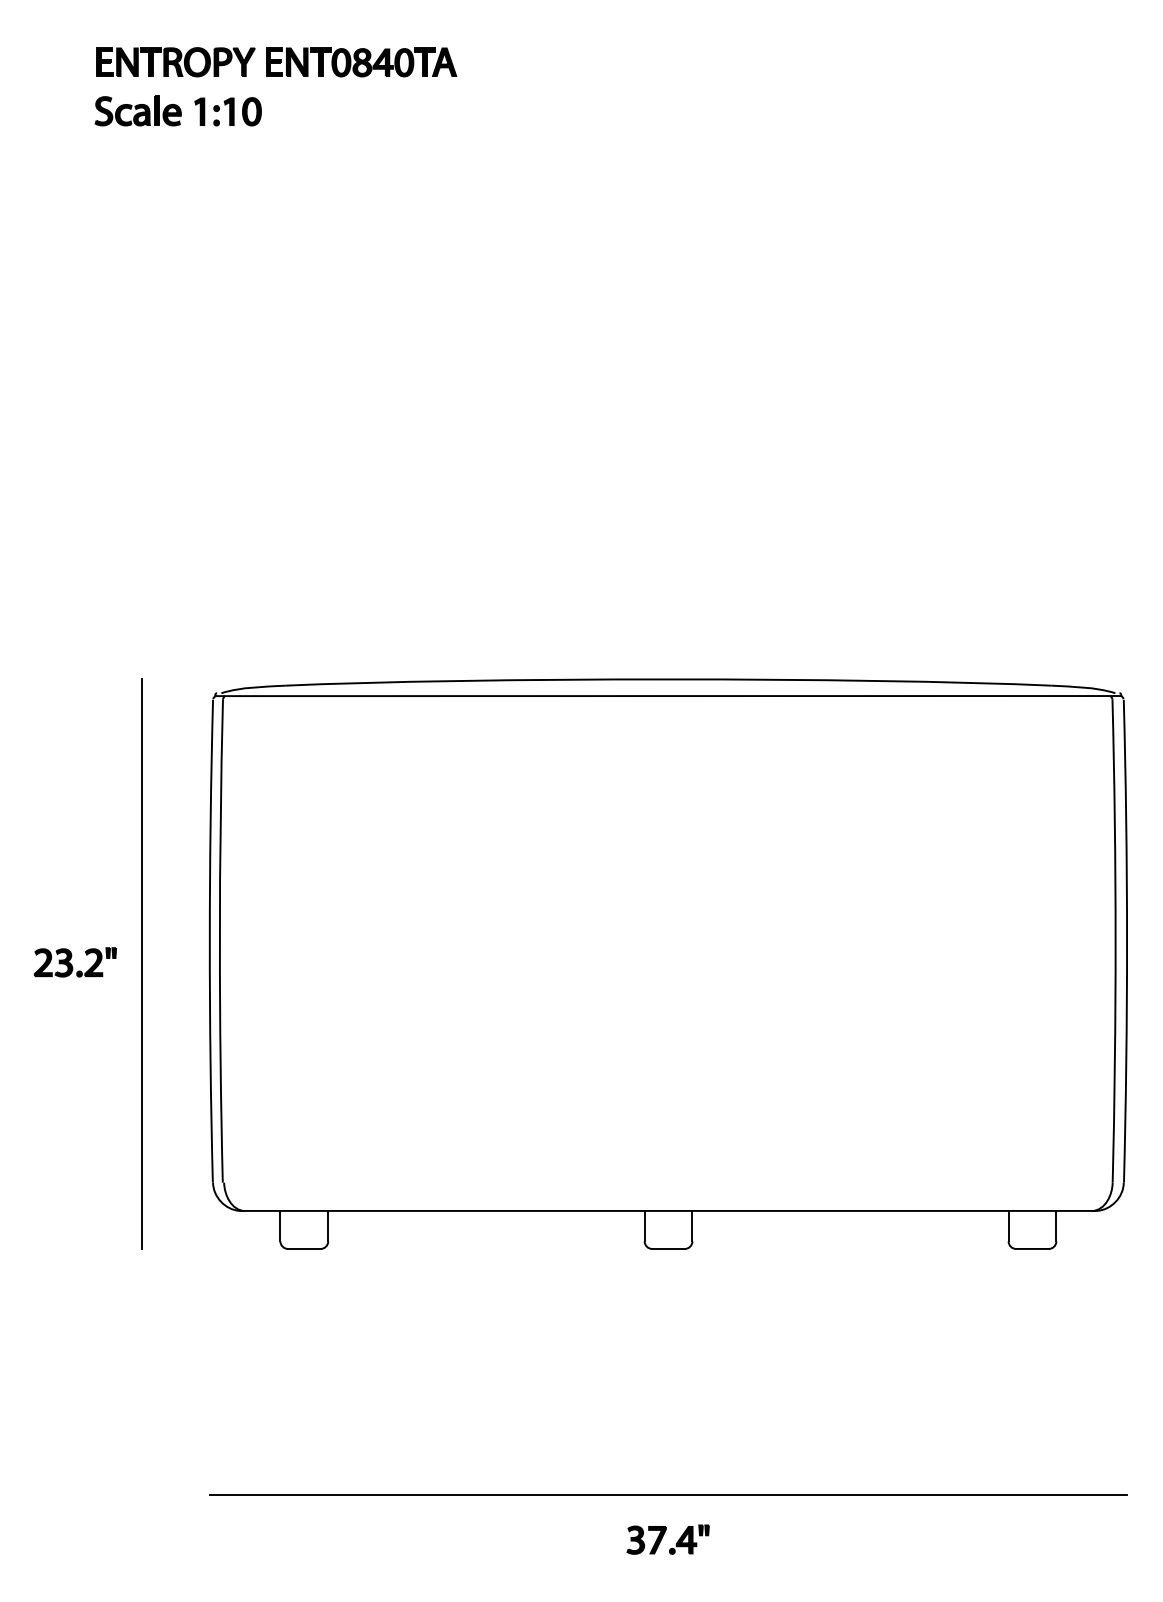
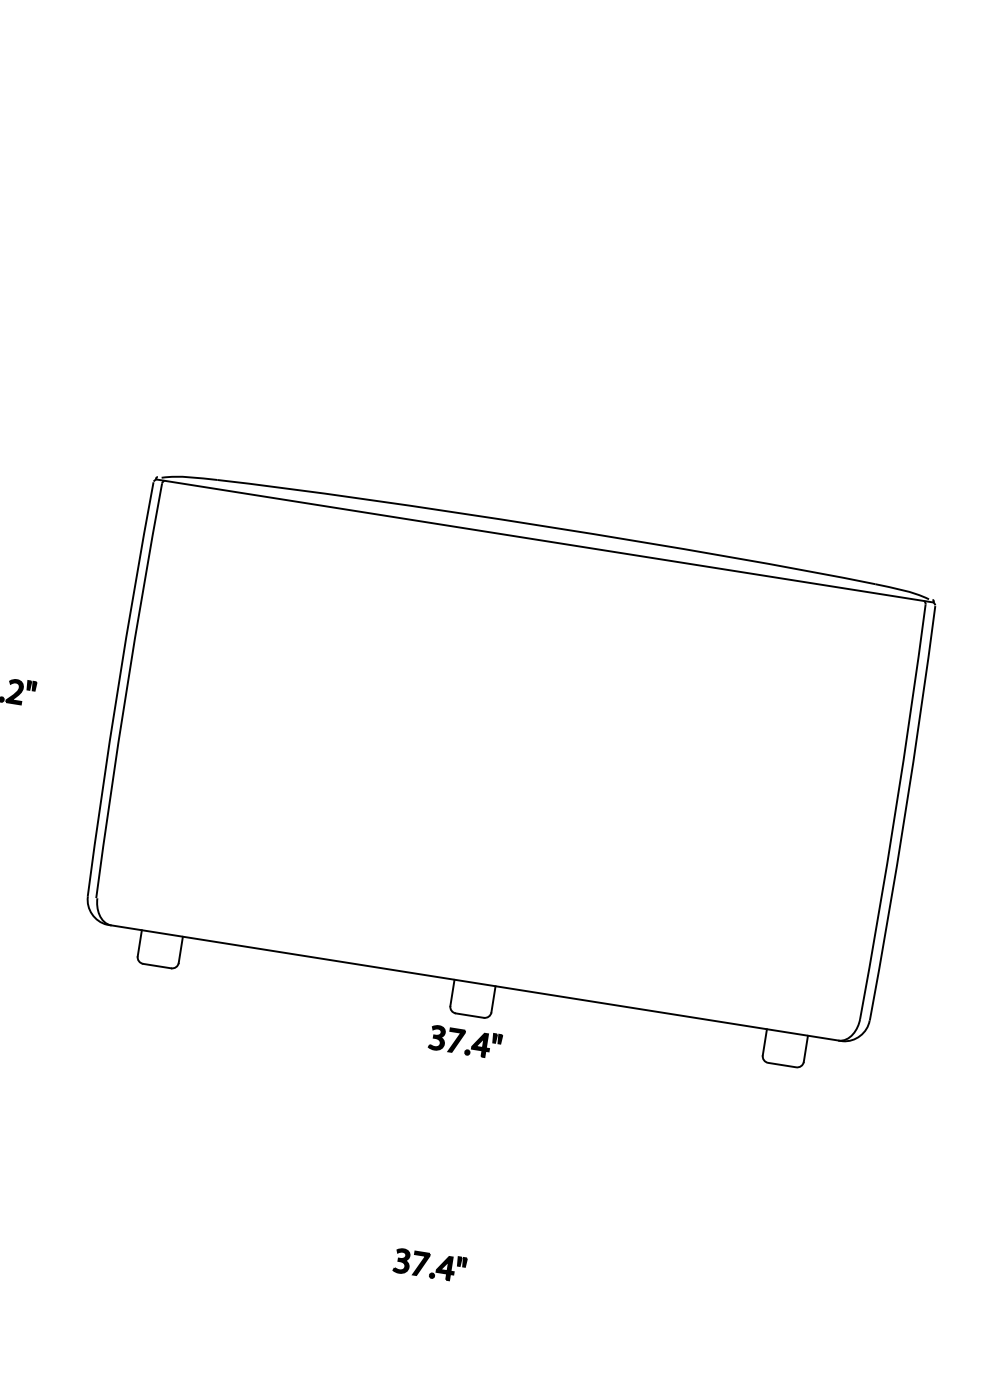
line: (142, 963) -> (57, 699), removed
part: (667, 1279) -> (464, 1041), added
line: (667, 1495) -> (435, 1227), removed

